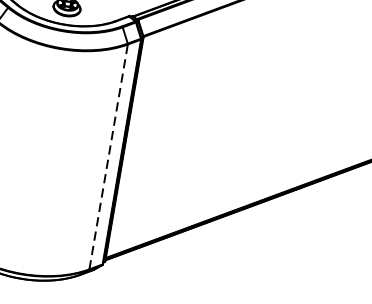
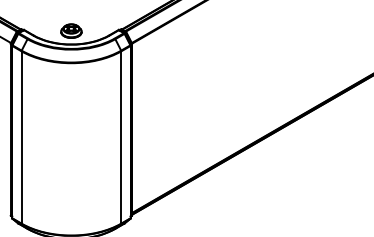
line: (109, 155) -> (121, 136), dashed -> solid

